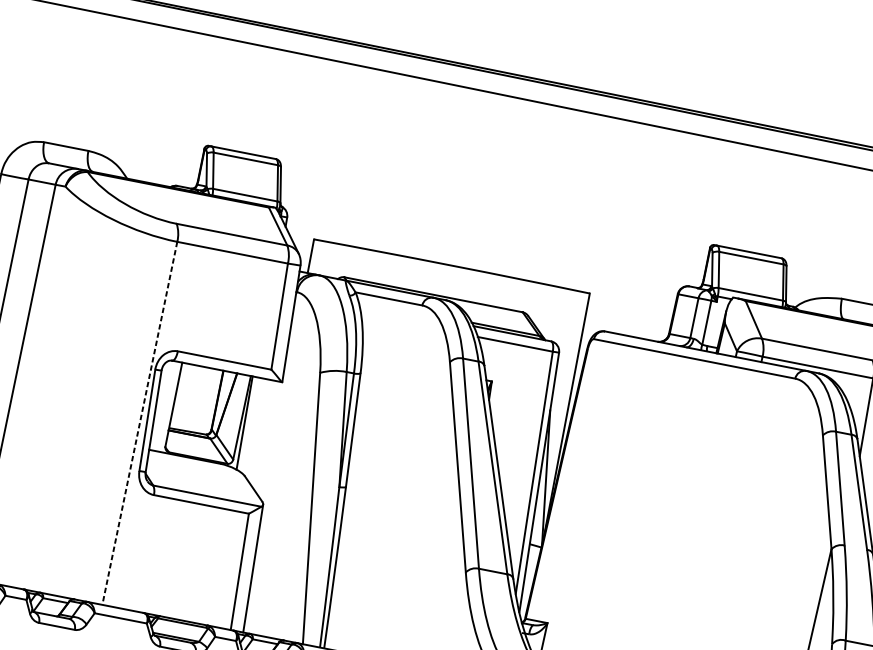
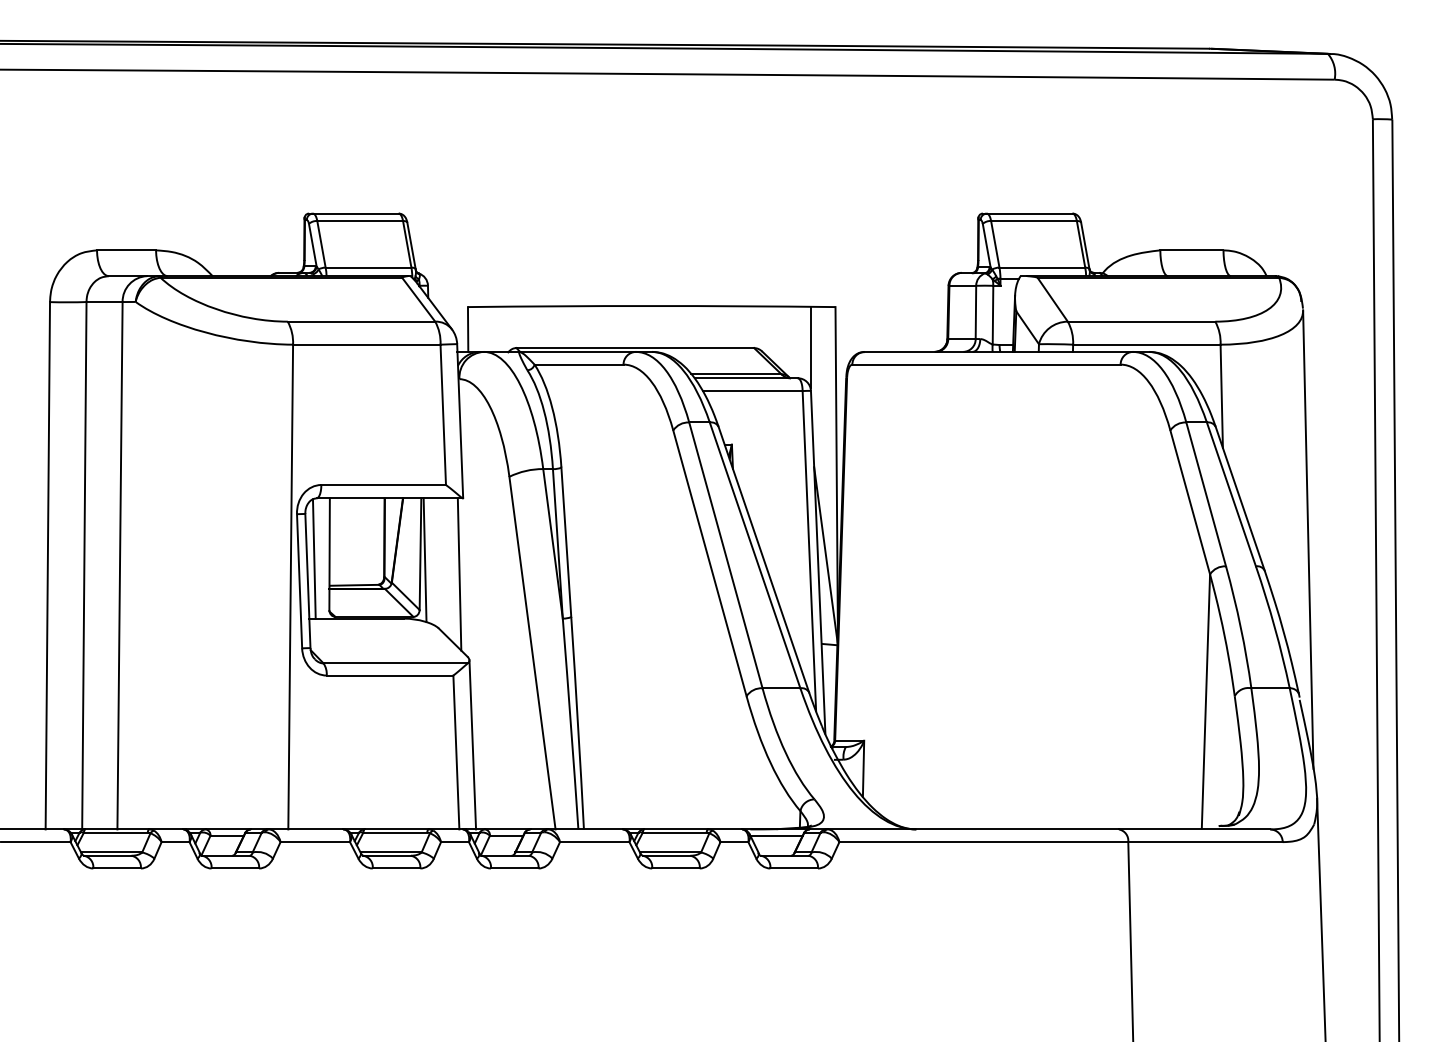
line: (565, 320) -> (810, 347), added
line: (161, 405) -> (313, 558), added
line: (139, 423) -> (290, 587), dashed -> solid
line: (268, 438) -> (459, 574), added

